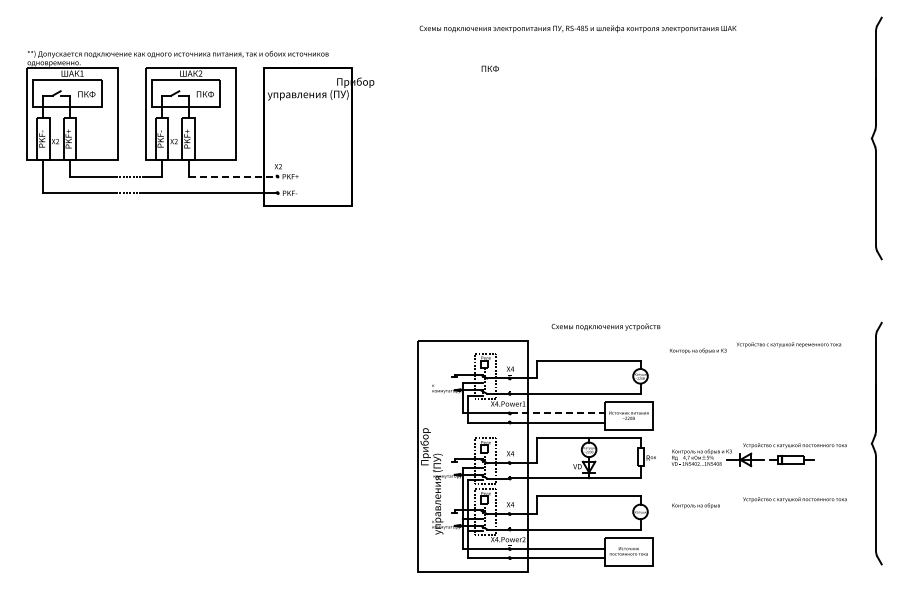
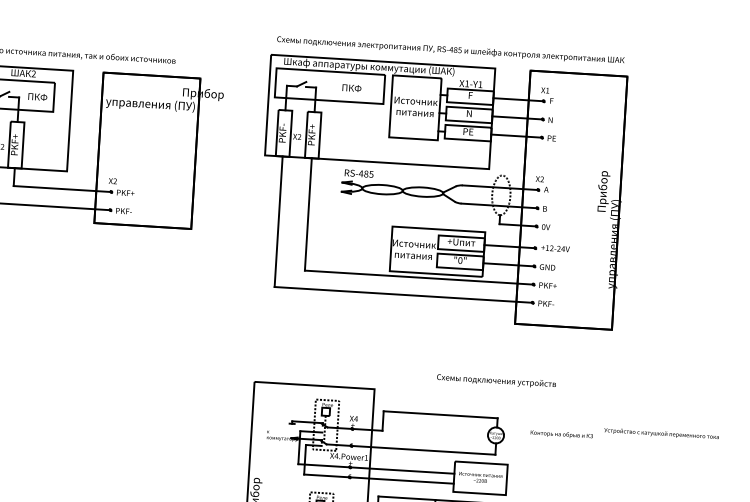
part: (578, 158) -> (442, 192), added
line: (233, 176) -> (63, 189), dashed -> solid
text: (605, 326) -> (496, 380), moved
text: (755, 347) -> (624, 434), moved
line: (558, 413) -> (403, 470), dashed -> solid

